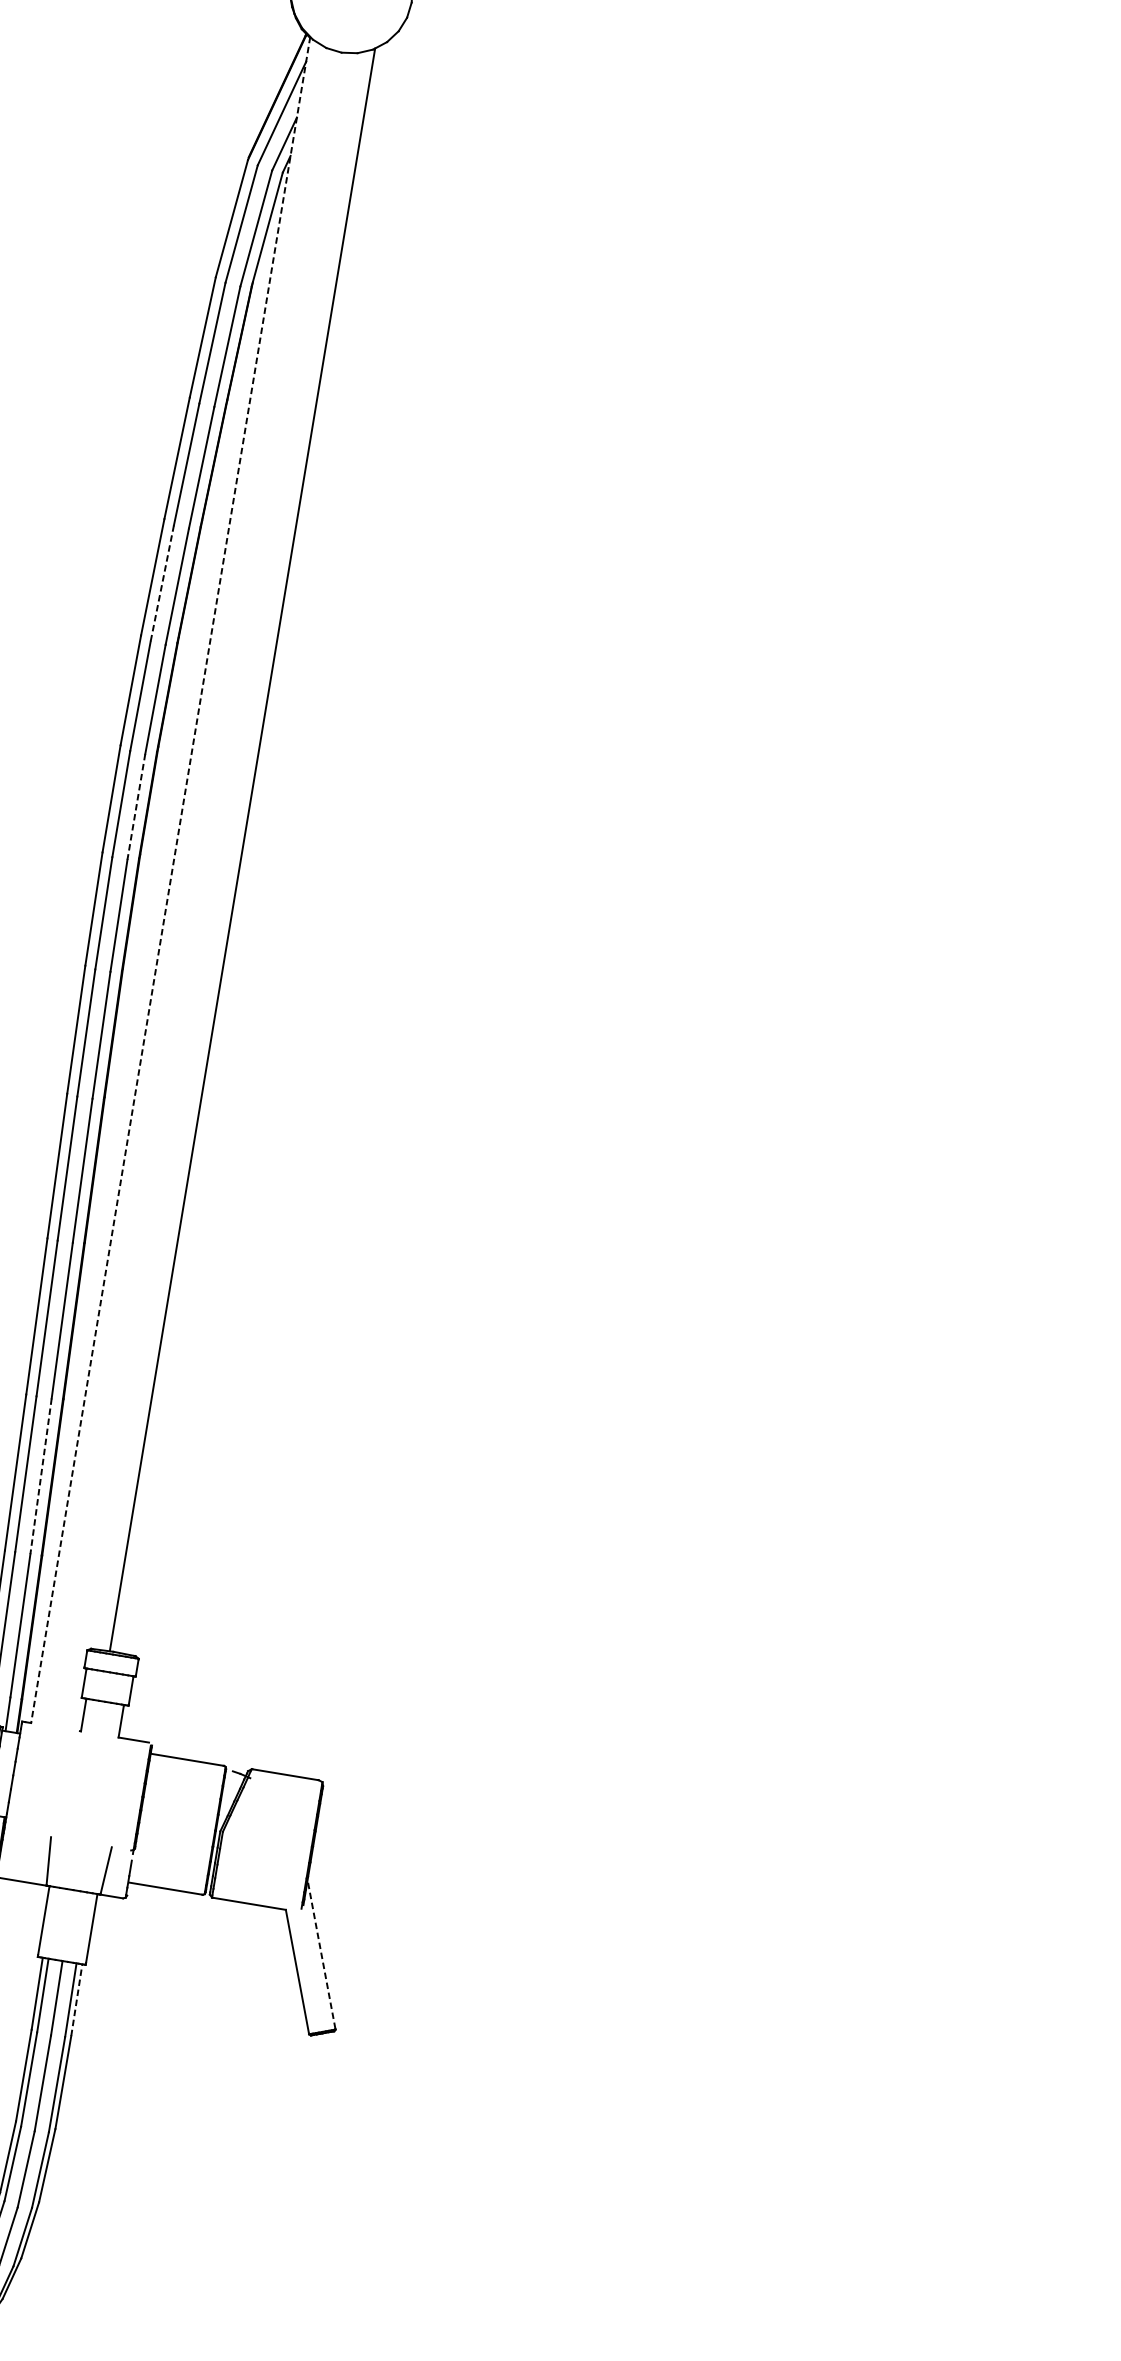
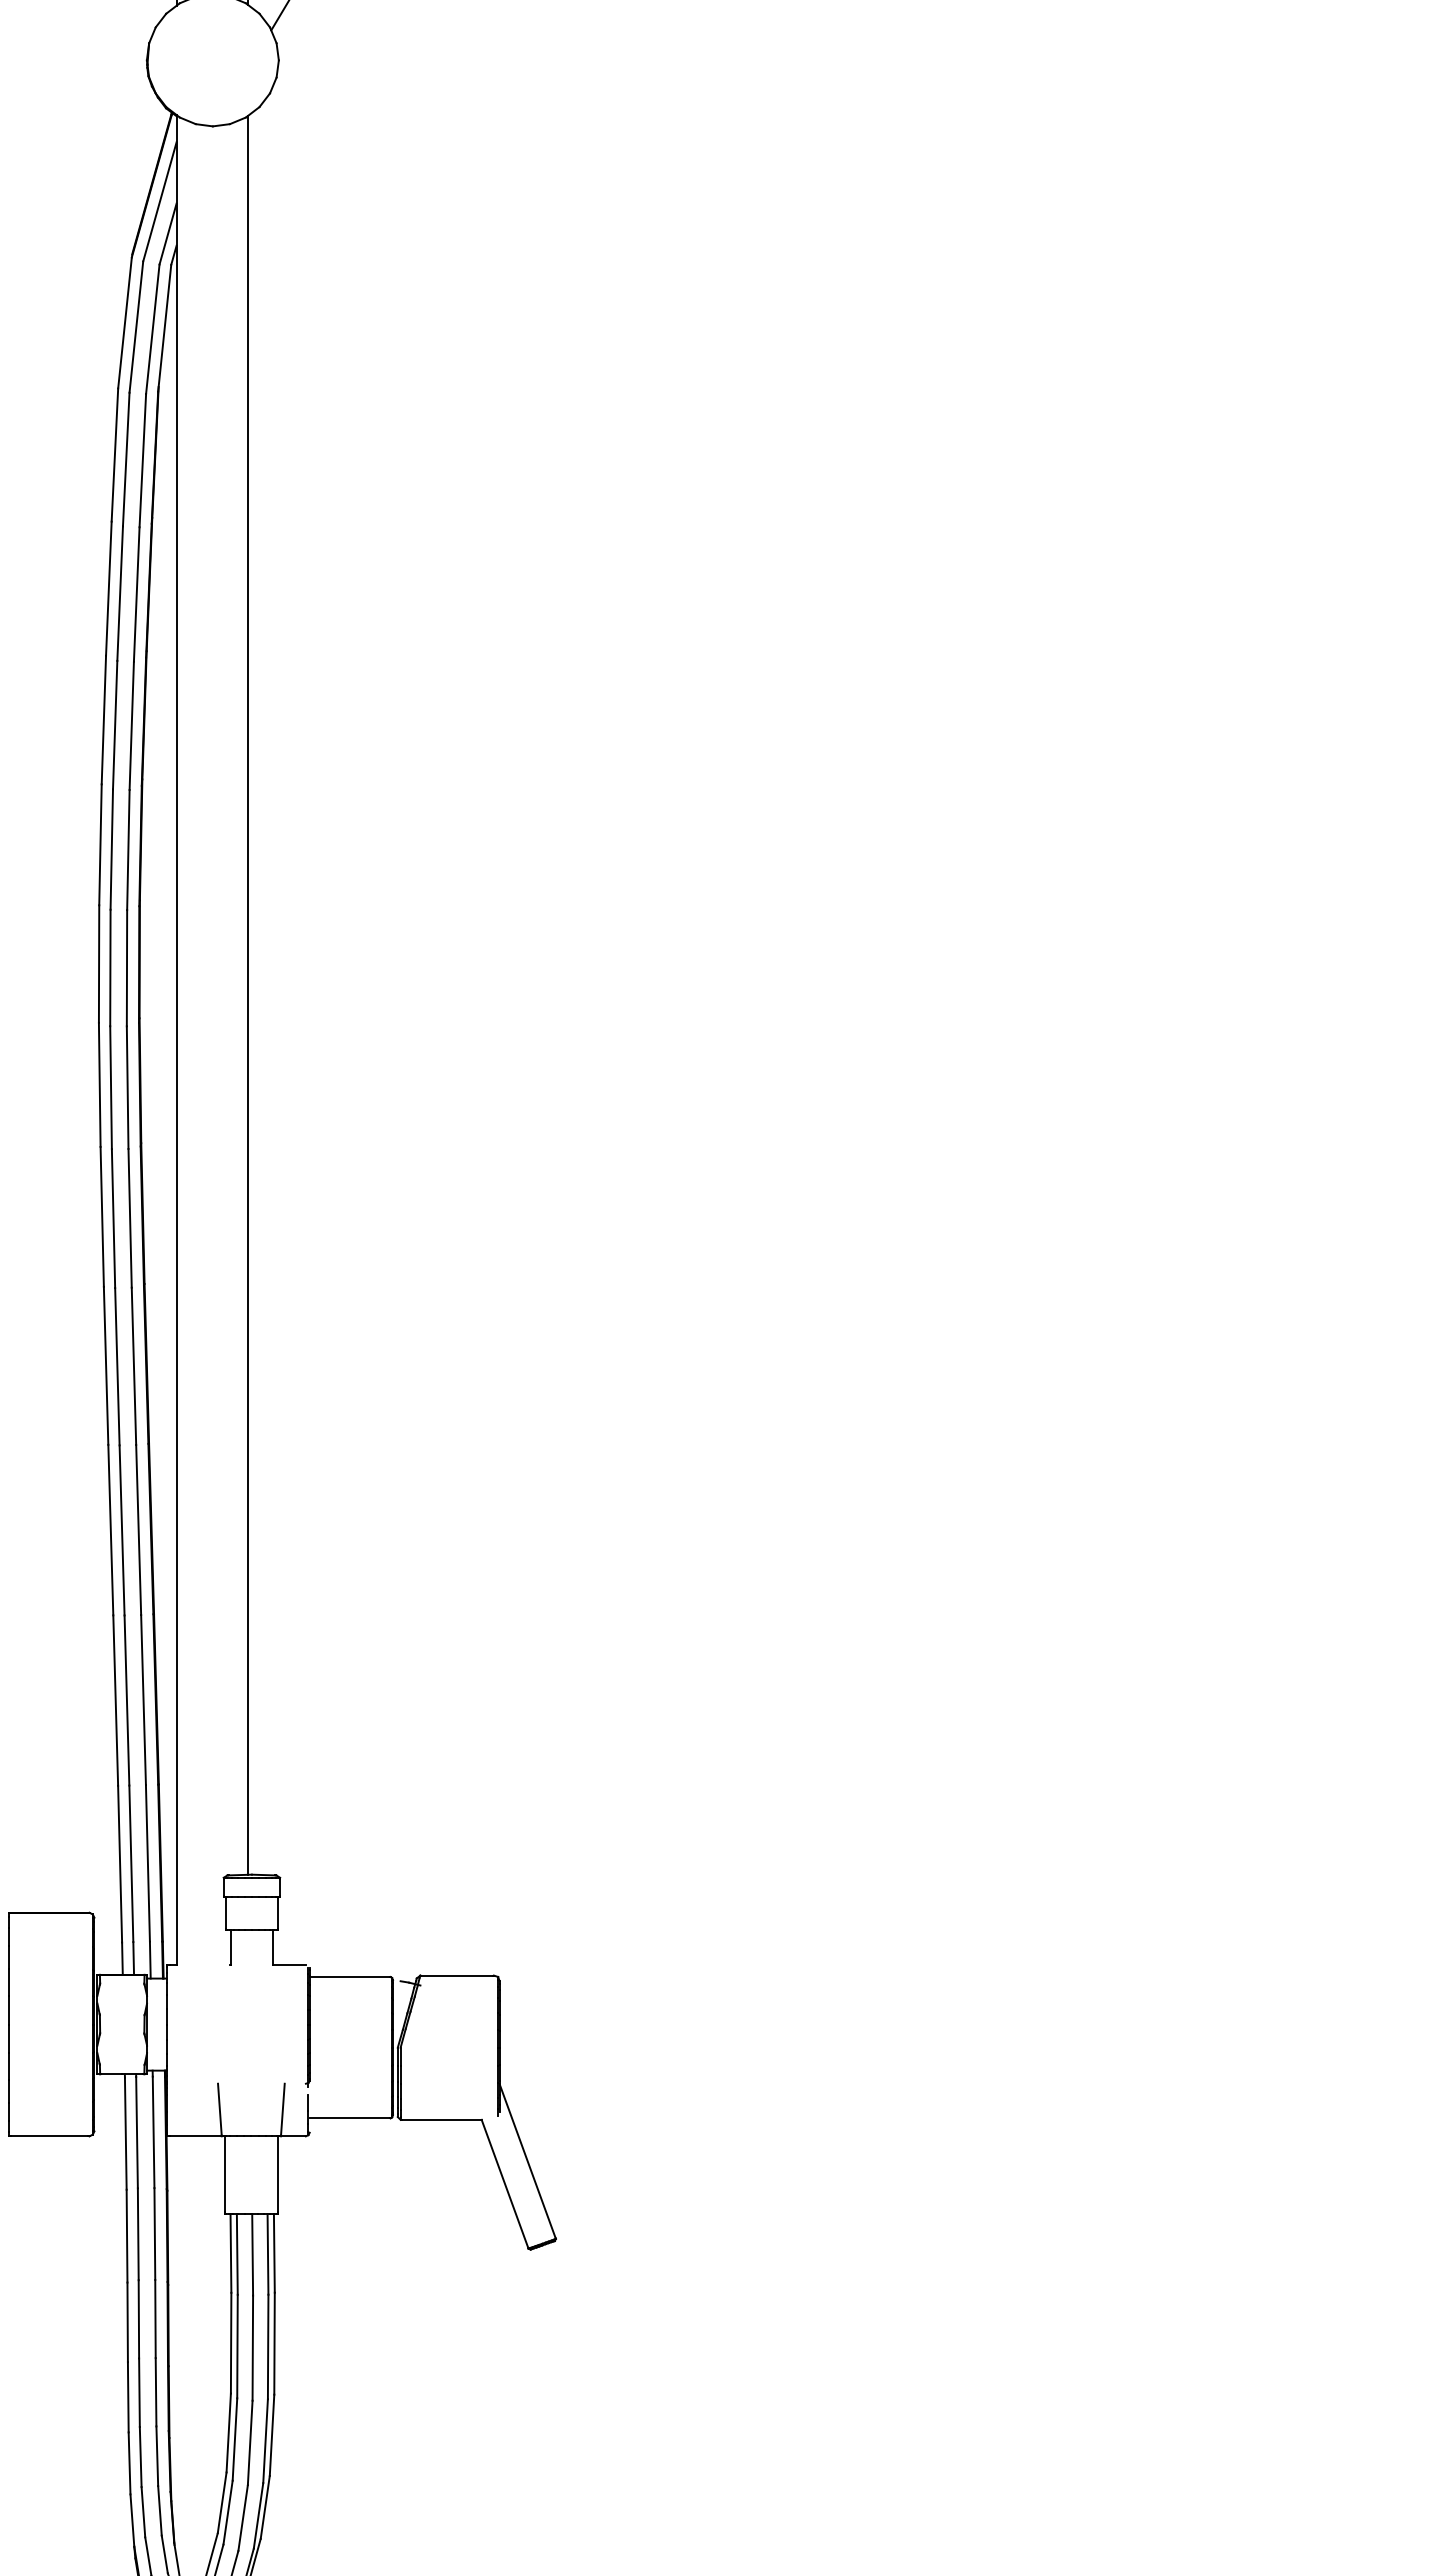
line: (162, 583) -> (115, 725), dashed -> solid
line: (136, 807) -> (127, 968), dashed -> solid
line: (170, 880) -> (176, 1040), dashed -> solid
line: (40, 1476) -> (143, 1700), dashed -> solid
line: (321, 1954) -> (527, 2161), dashed -> solid
line: (77, 1999) -> (274, 2252), dashed -> solid

